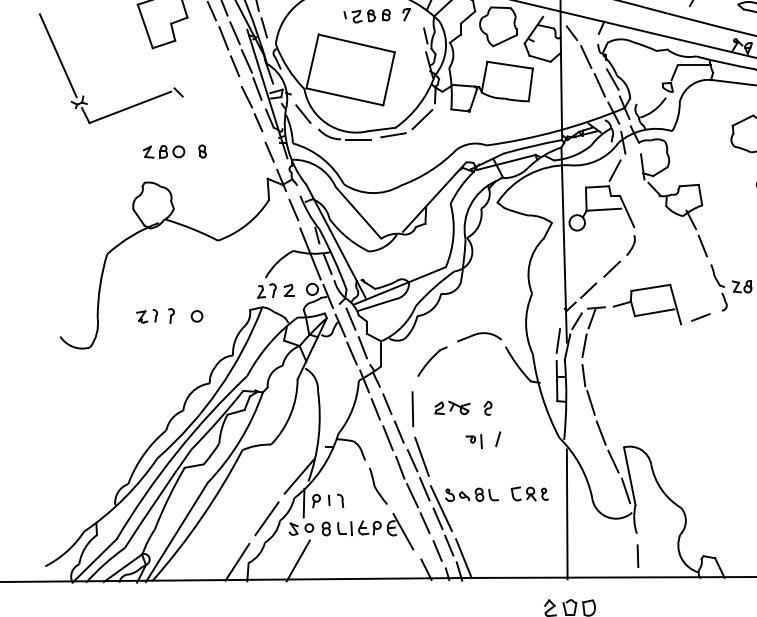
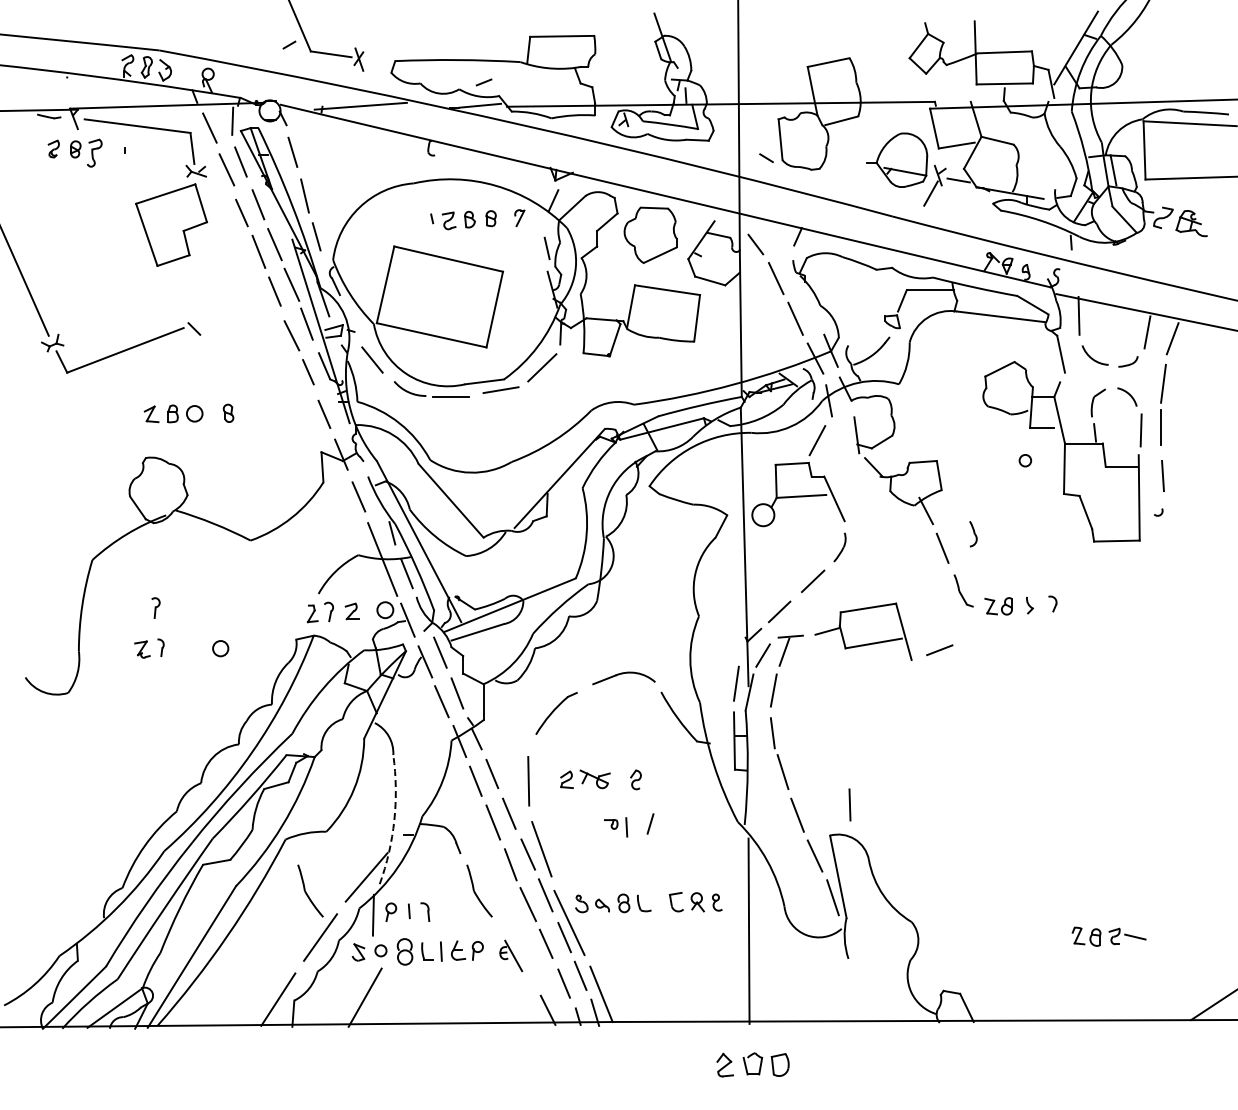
line: (612, 79) -> (813, 310), removed
part: (724, 302) -> (973, 534), moved
part: (171, 315) -> (155, 607), moved
arc: (318, 436) -> (394, 820), solid -> dashed
part: (259, 485) -> (310, 890), added
part: (326, 529) -> (405, 952), size x1.4
part: (400, 531) -> (511, 955), size x0.6
line: (637, 555) -> (849, 804), moved

